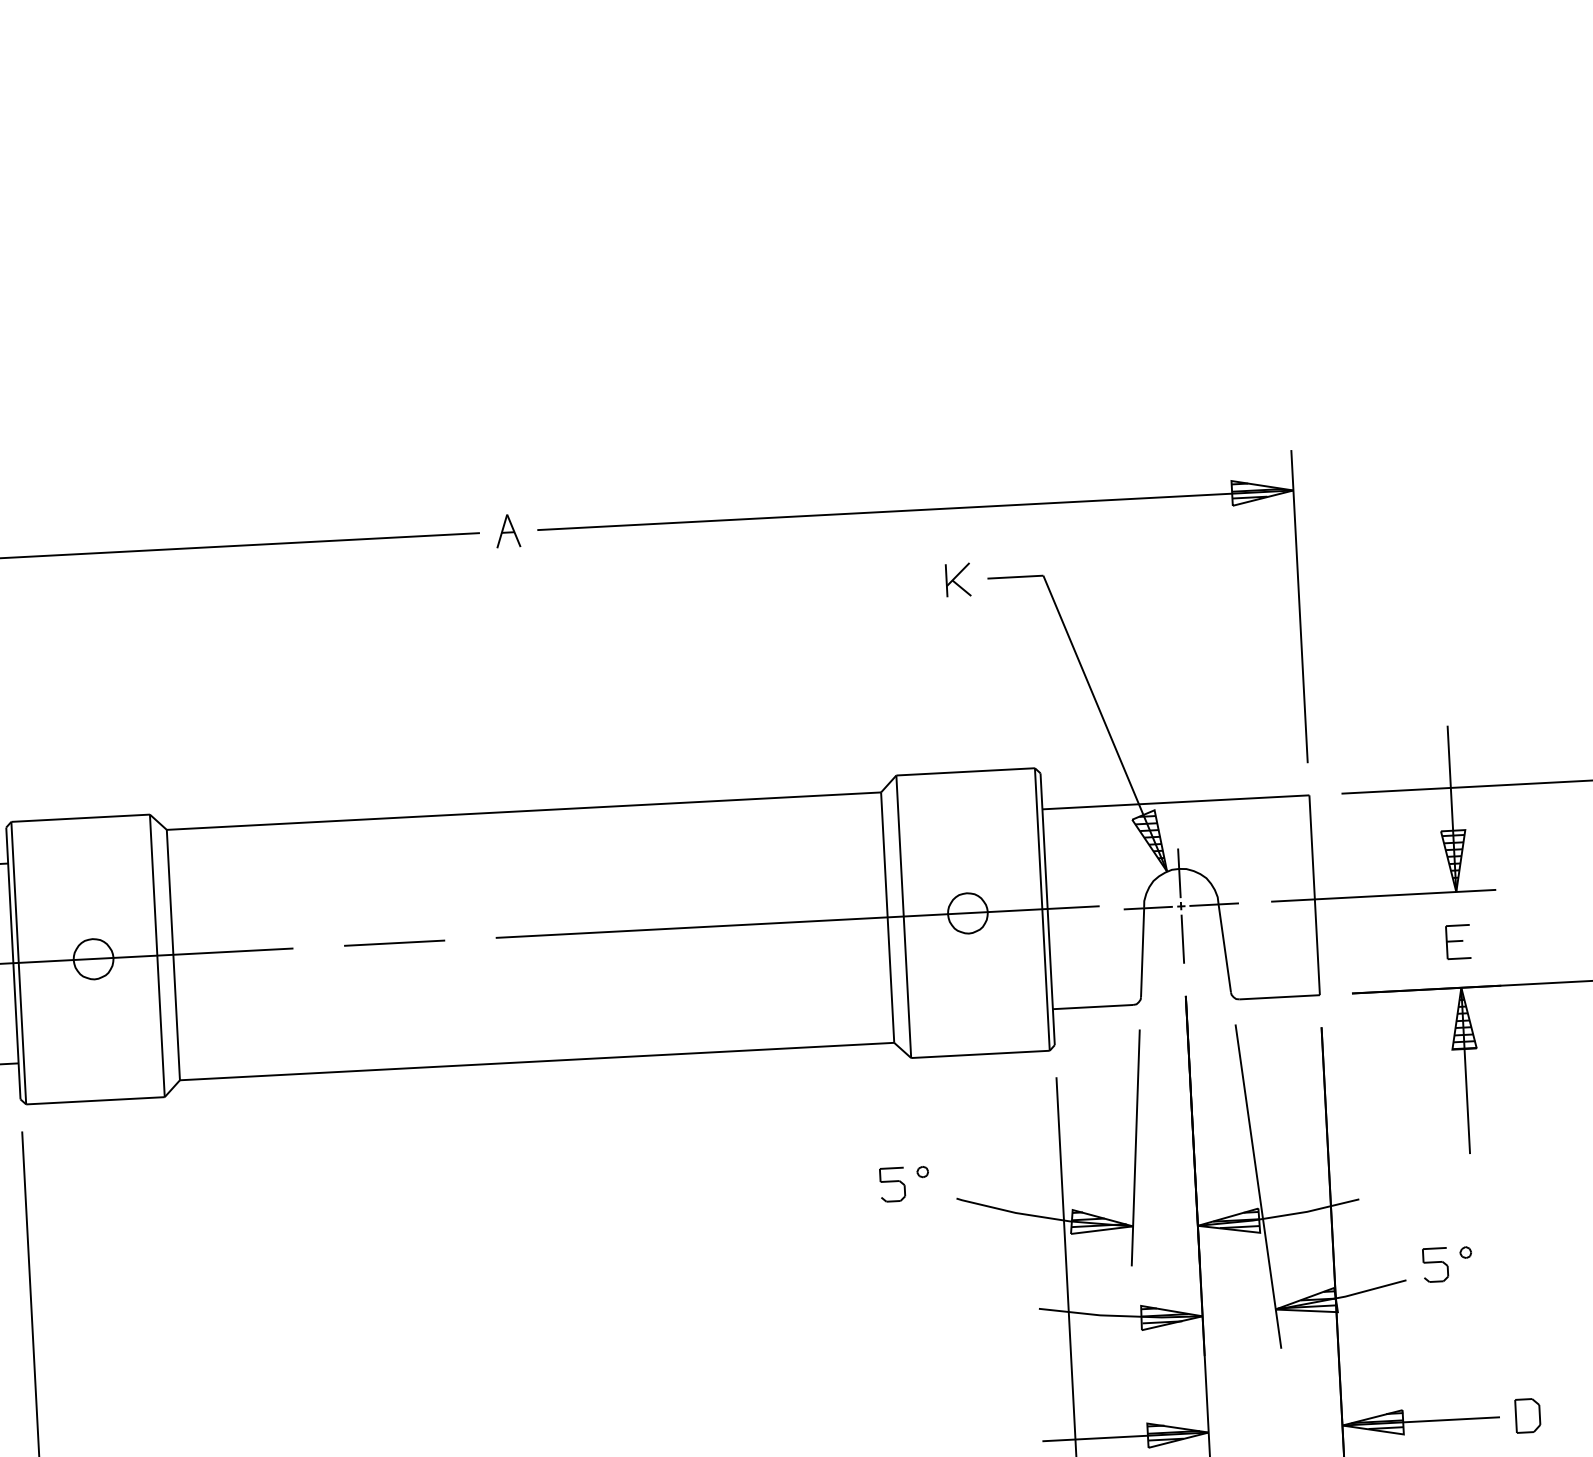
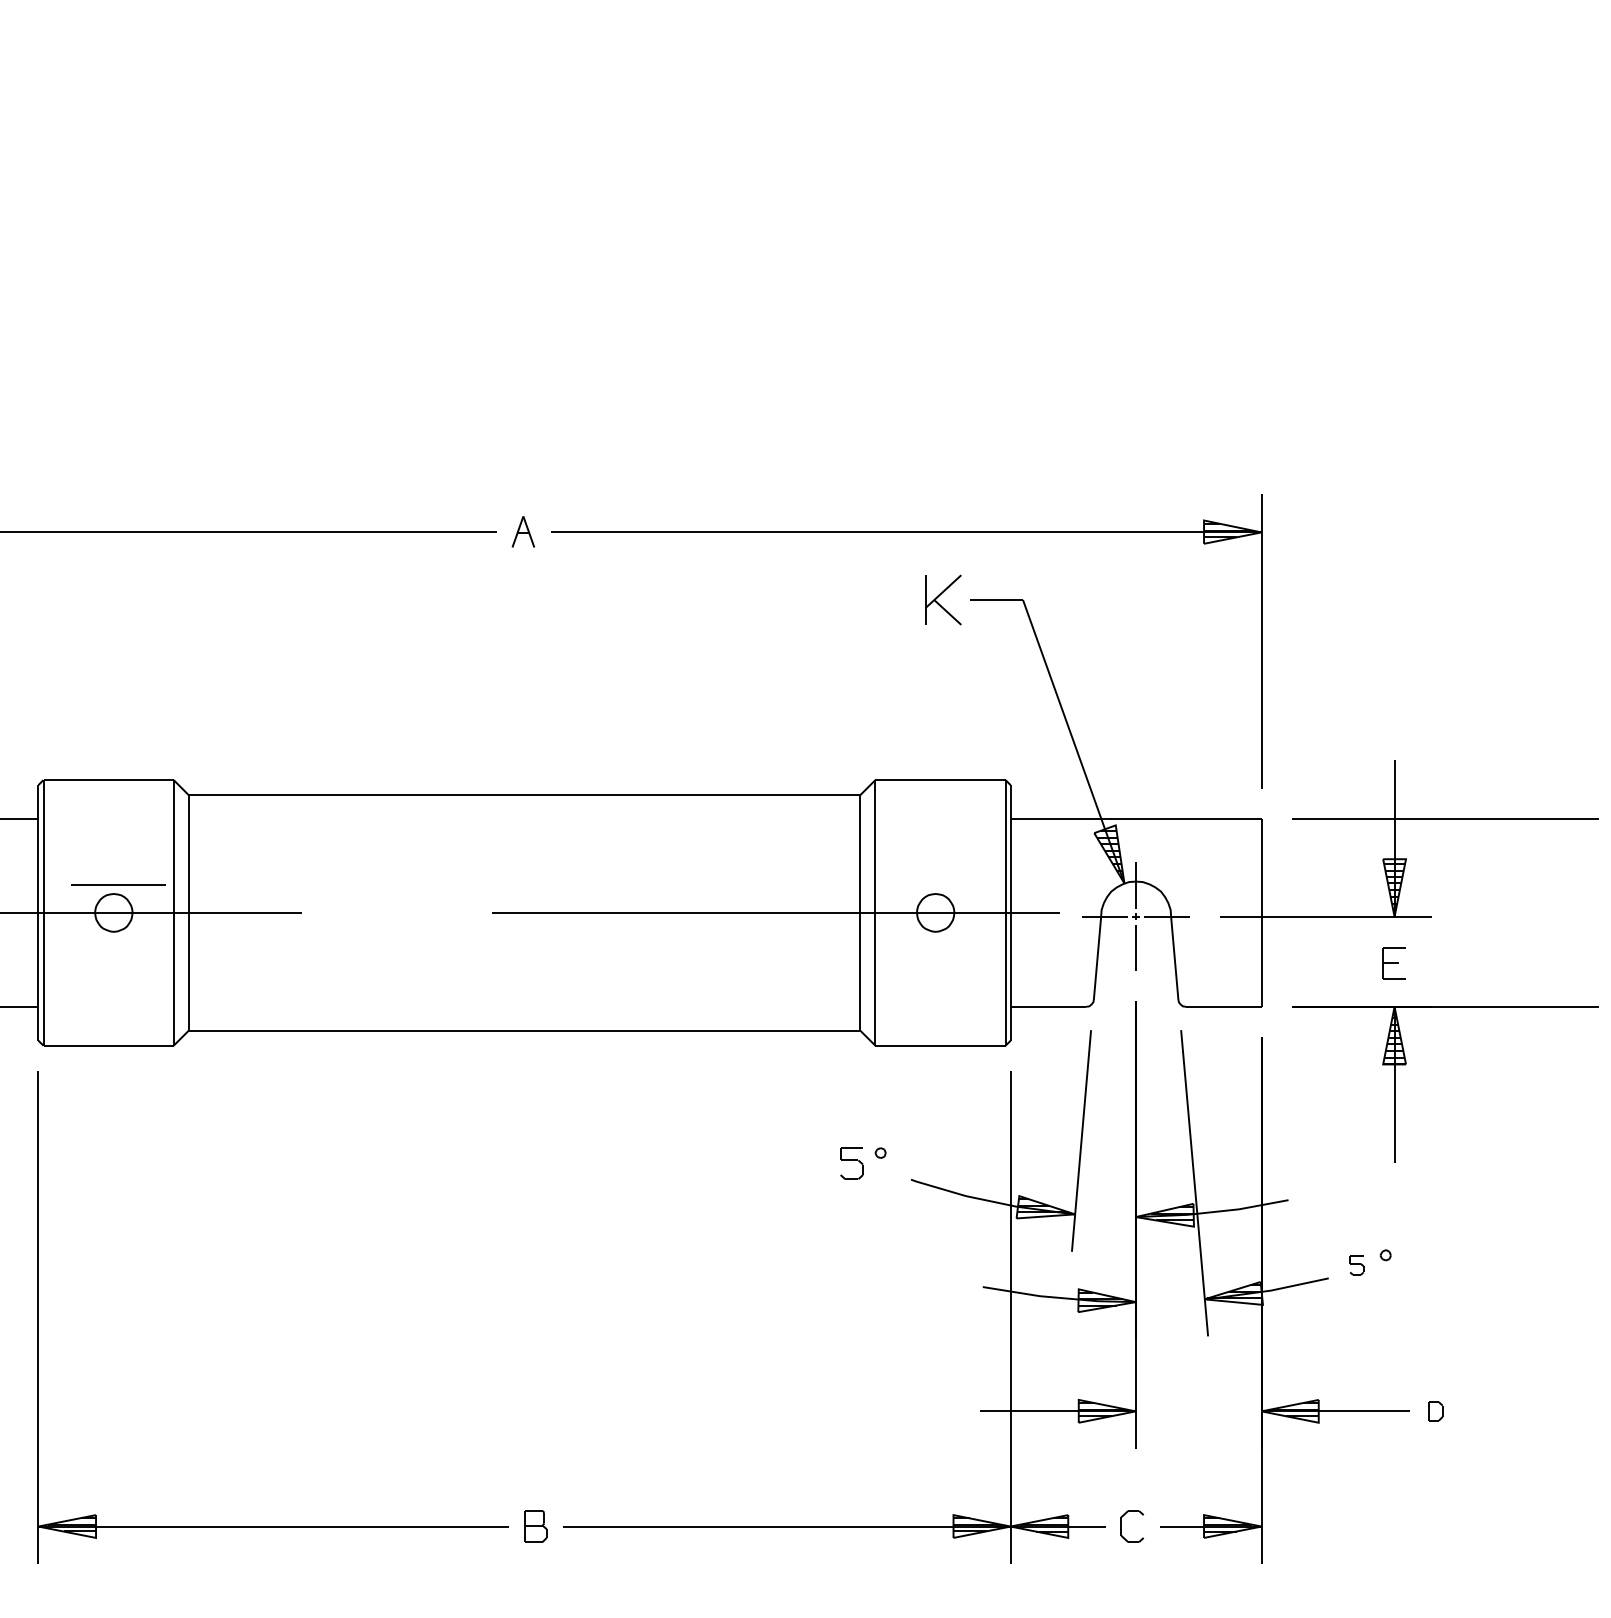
part: (957, 579) -> (942, 599), size x1.6
line: (394, 943) -> (118, 884), moved
part: (1435, 1265) -> (1356, 1265), size x0.6
part: (1527, 1415) -> (1435, 1411), size x0.6

